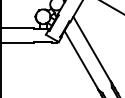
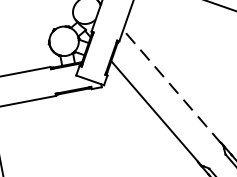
line: (92, 49) -> (173, 87), solid -> dashed

